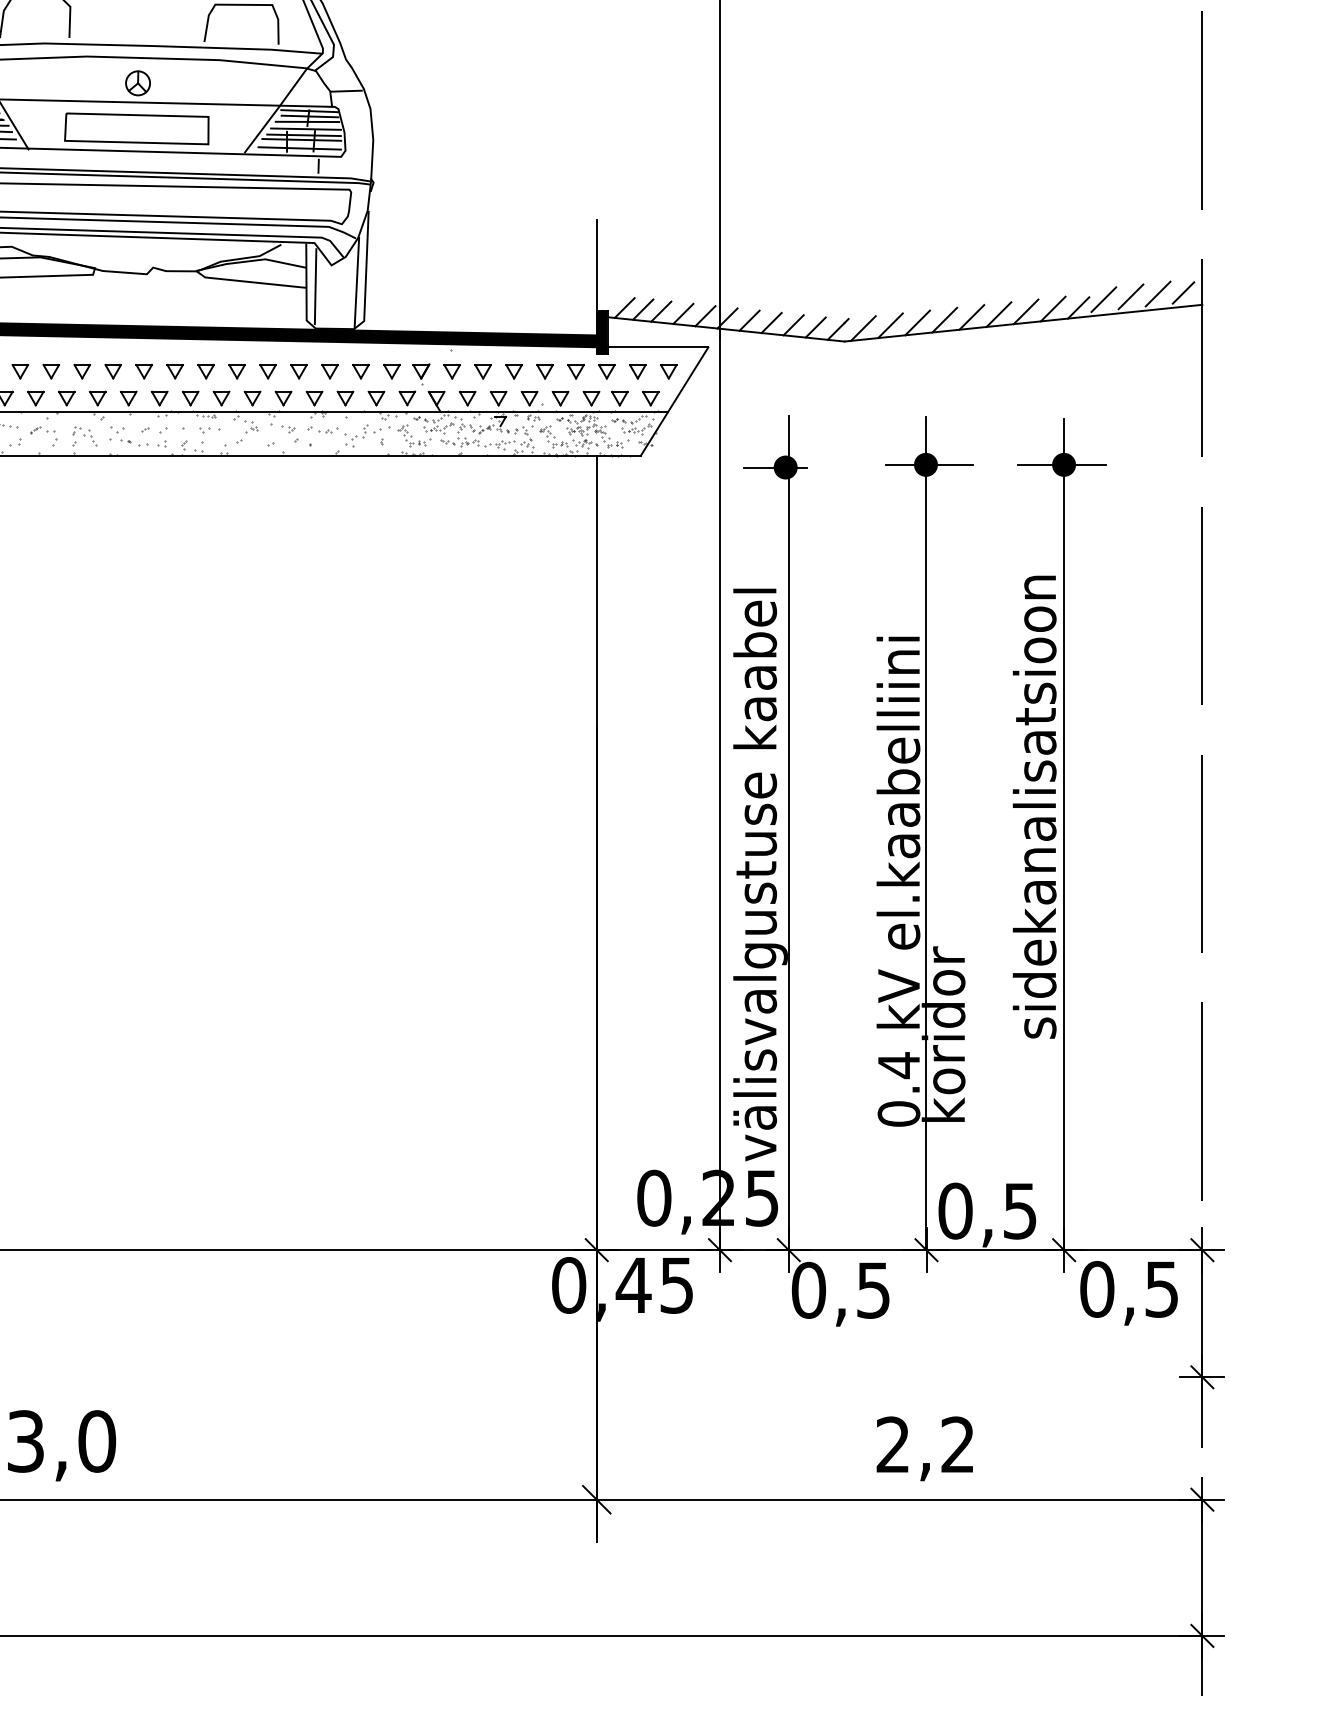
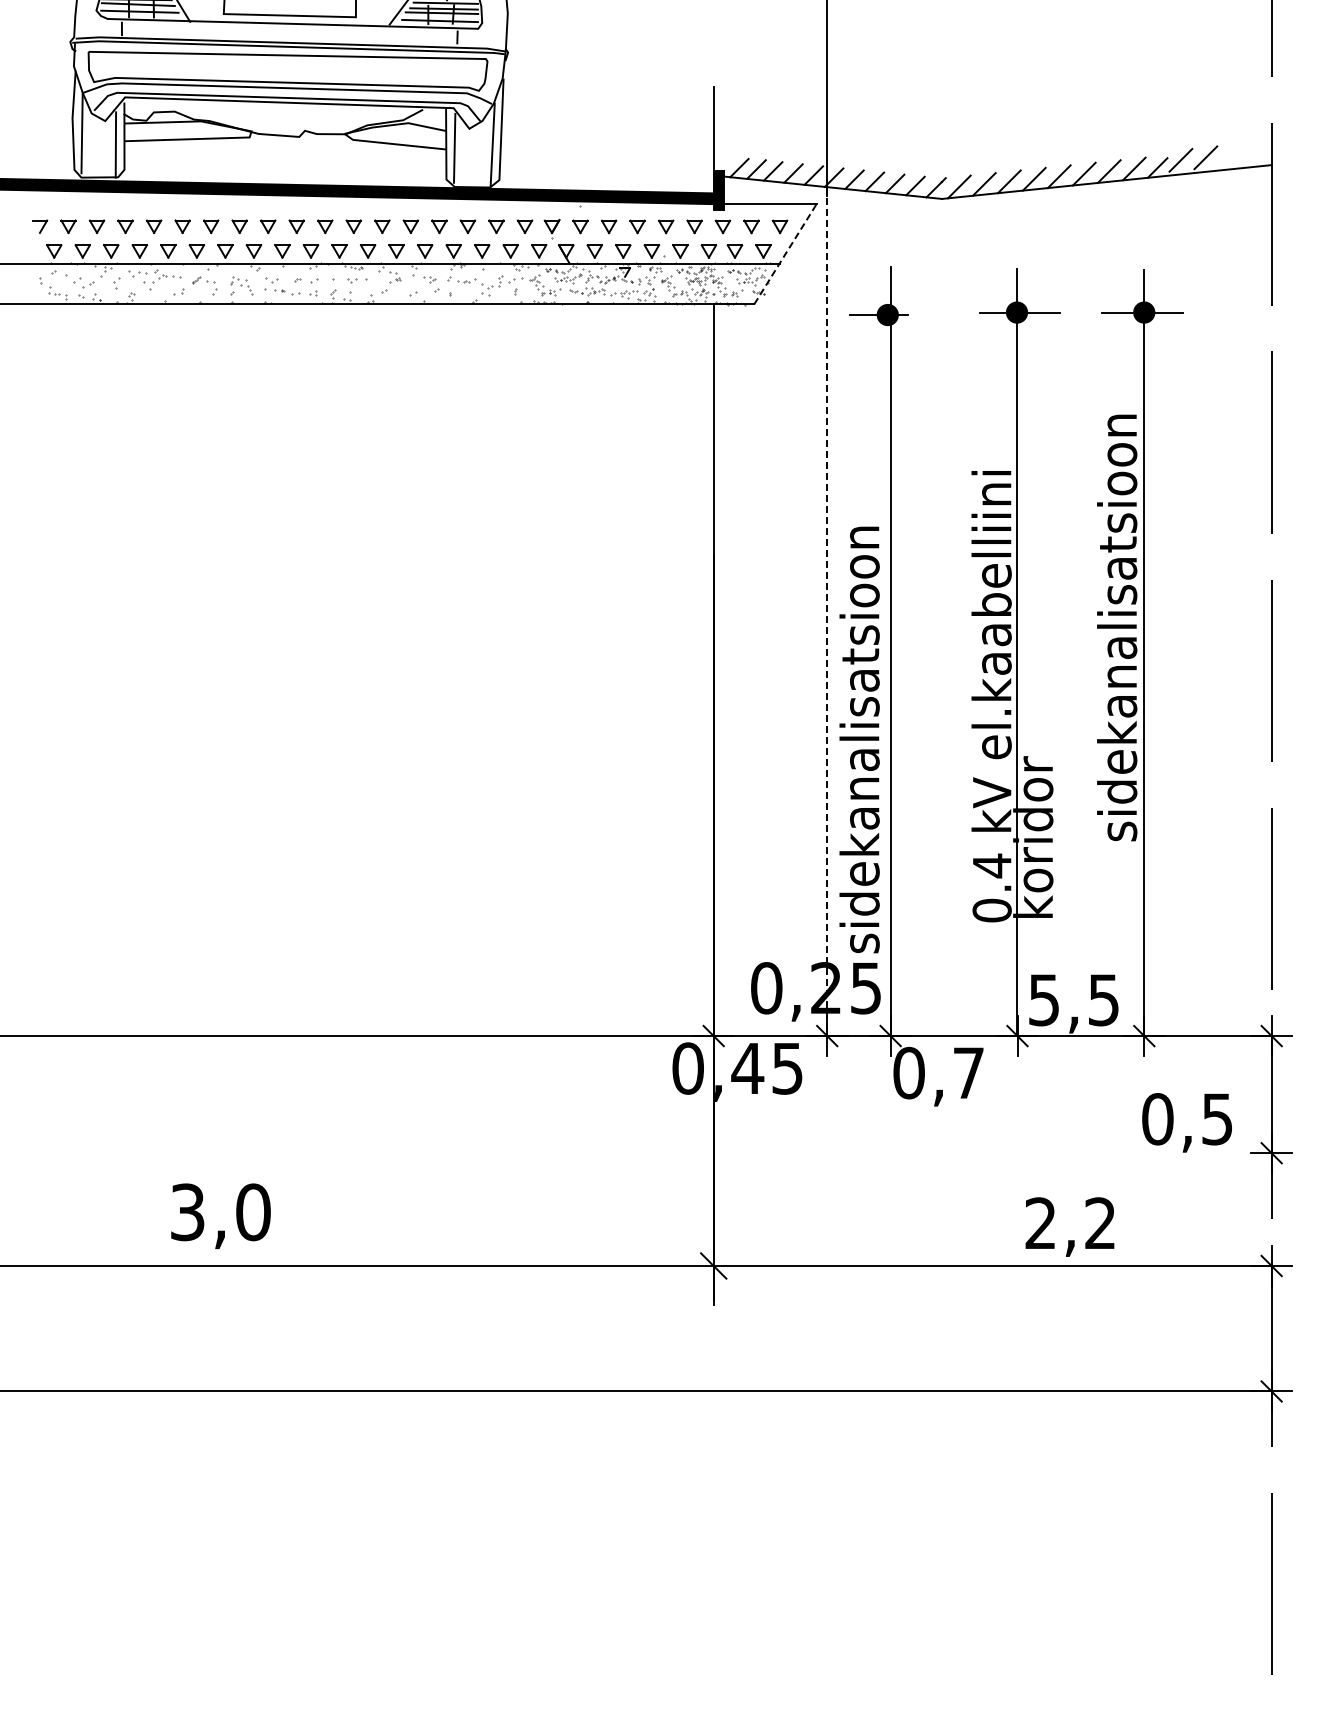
line: (1157, 293) -> (1230, 154), removed
line: (1183, 293) -> (1254, 154), removed
line: (674, 401) -> (785, 254), solid -> dashed
line: (720, 790) -> (827, 612), solid -> dashed
text: (760, 875) -> (864, 690), välisvalgustuse kaabel -> sidekanalisatsioon
text: (955, 1210) -> (1044, 999), 0,5 -> 5,5
text: (873, 1290) -> (968, 1073), 0,5 -> 0,7
text: (1128, 1292) -> (1186, 1122), moved
text: (924, 1448) -> (1069, 1226), moved

